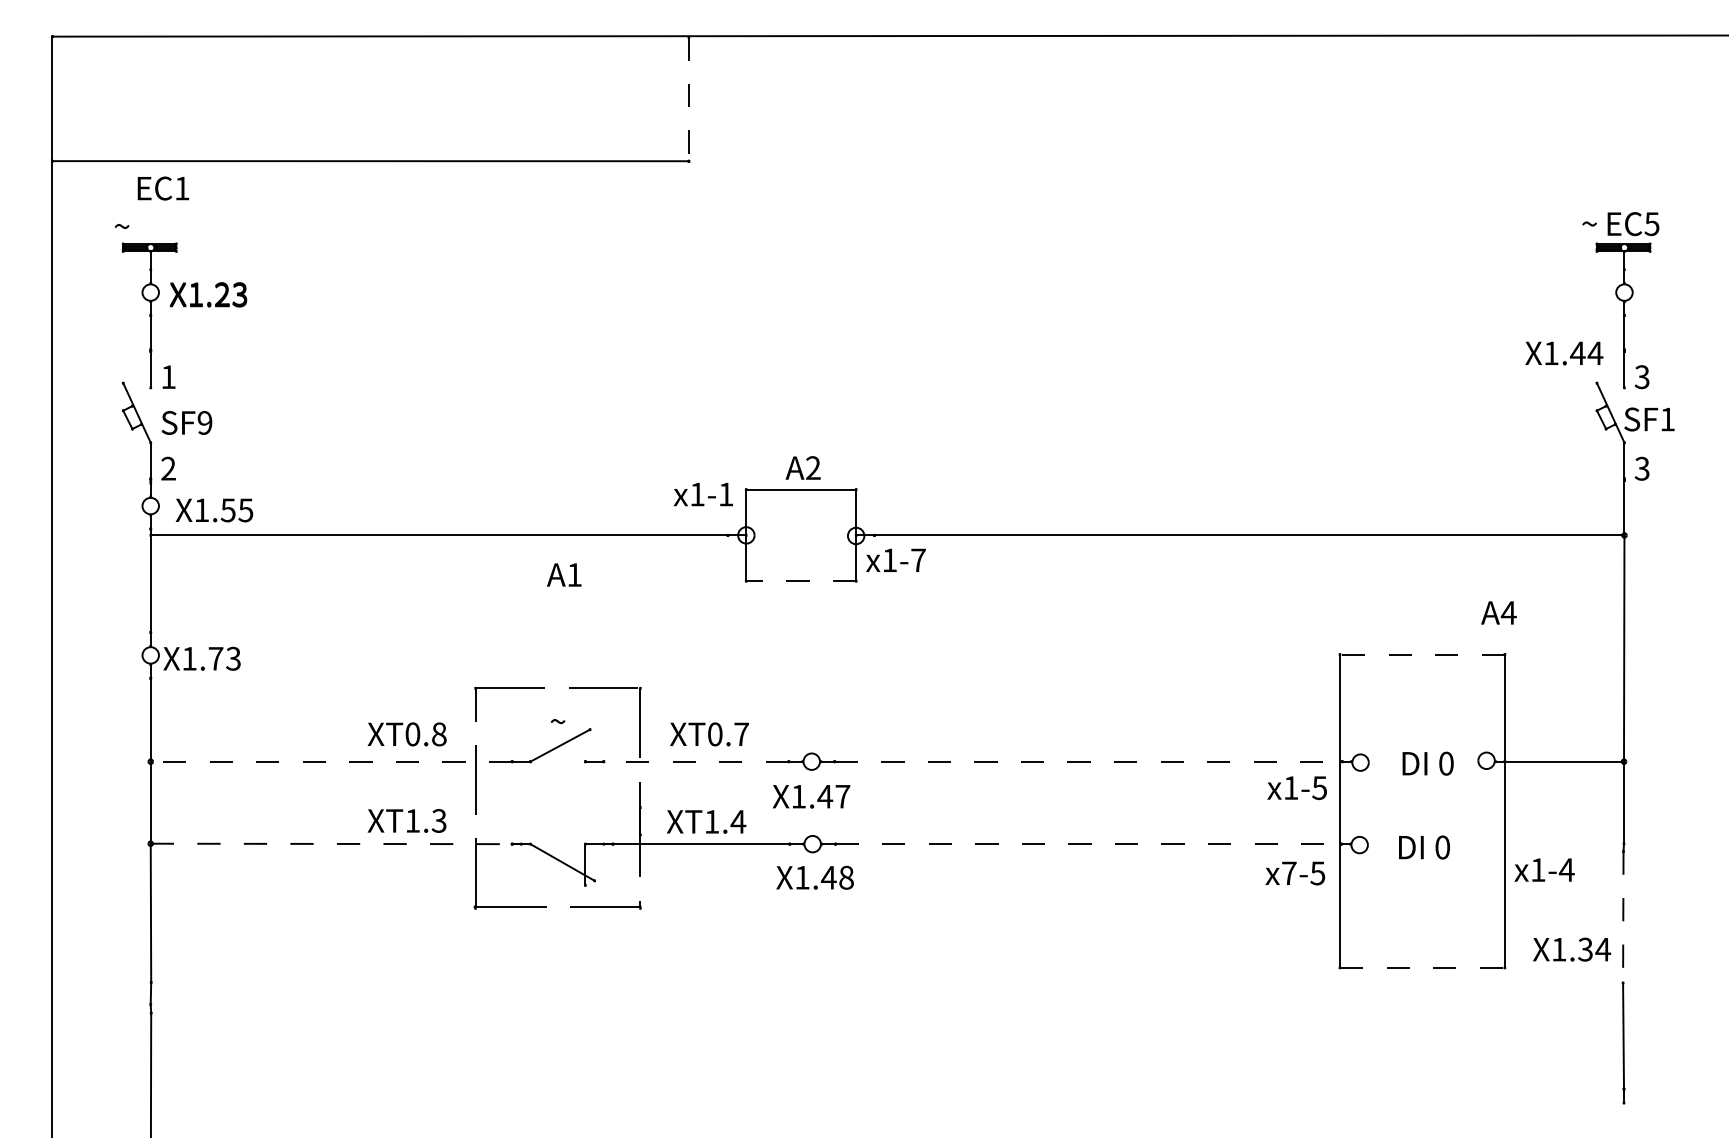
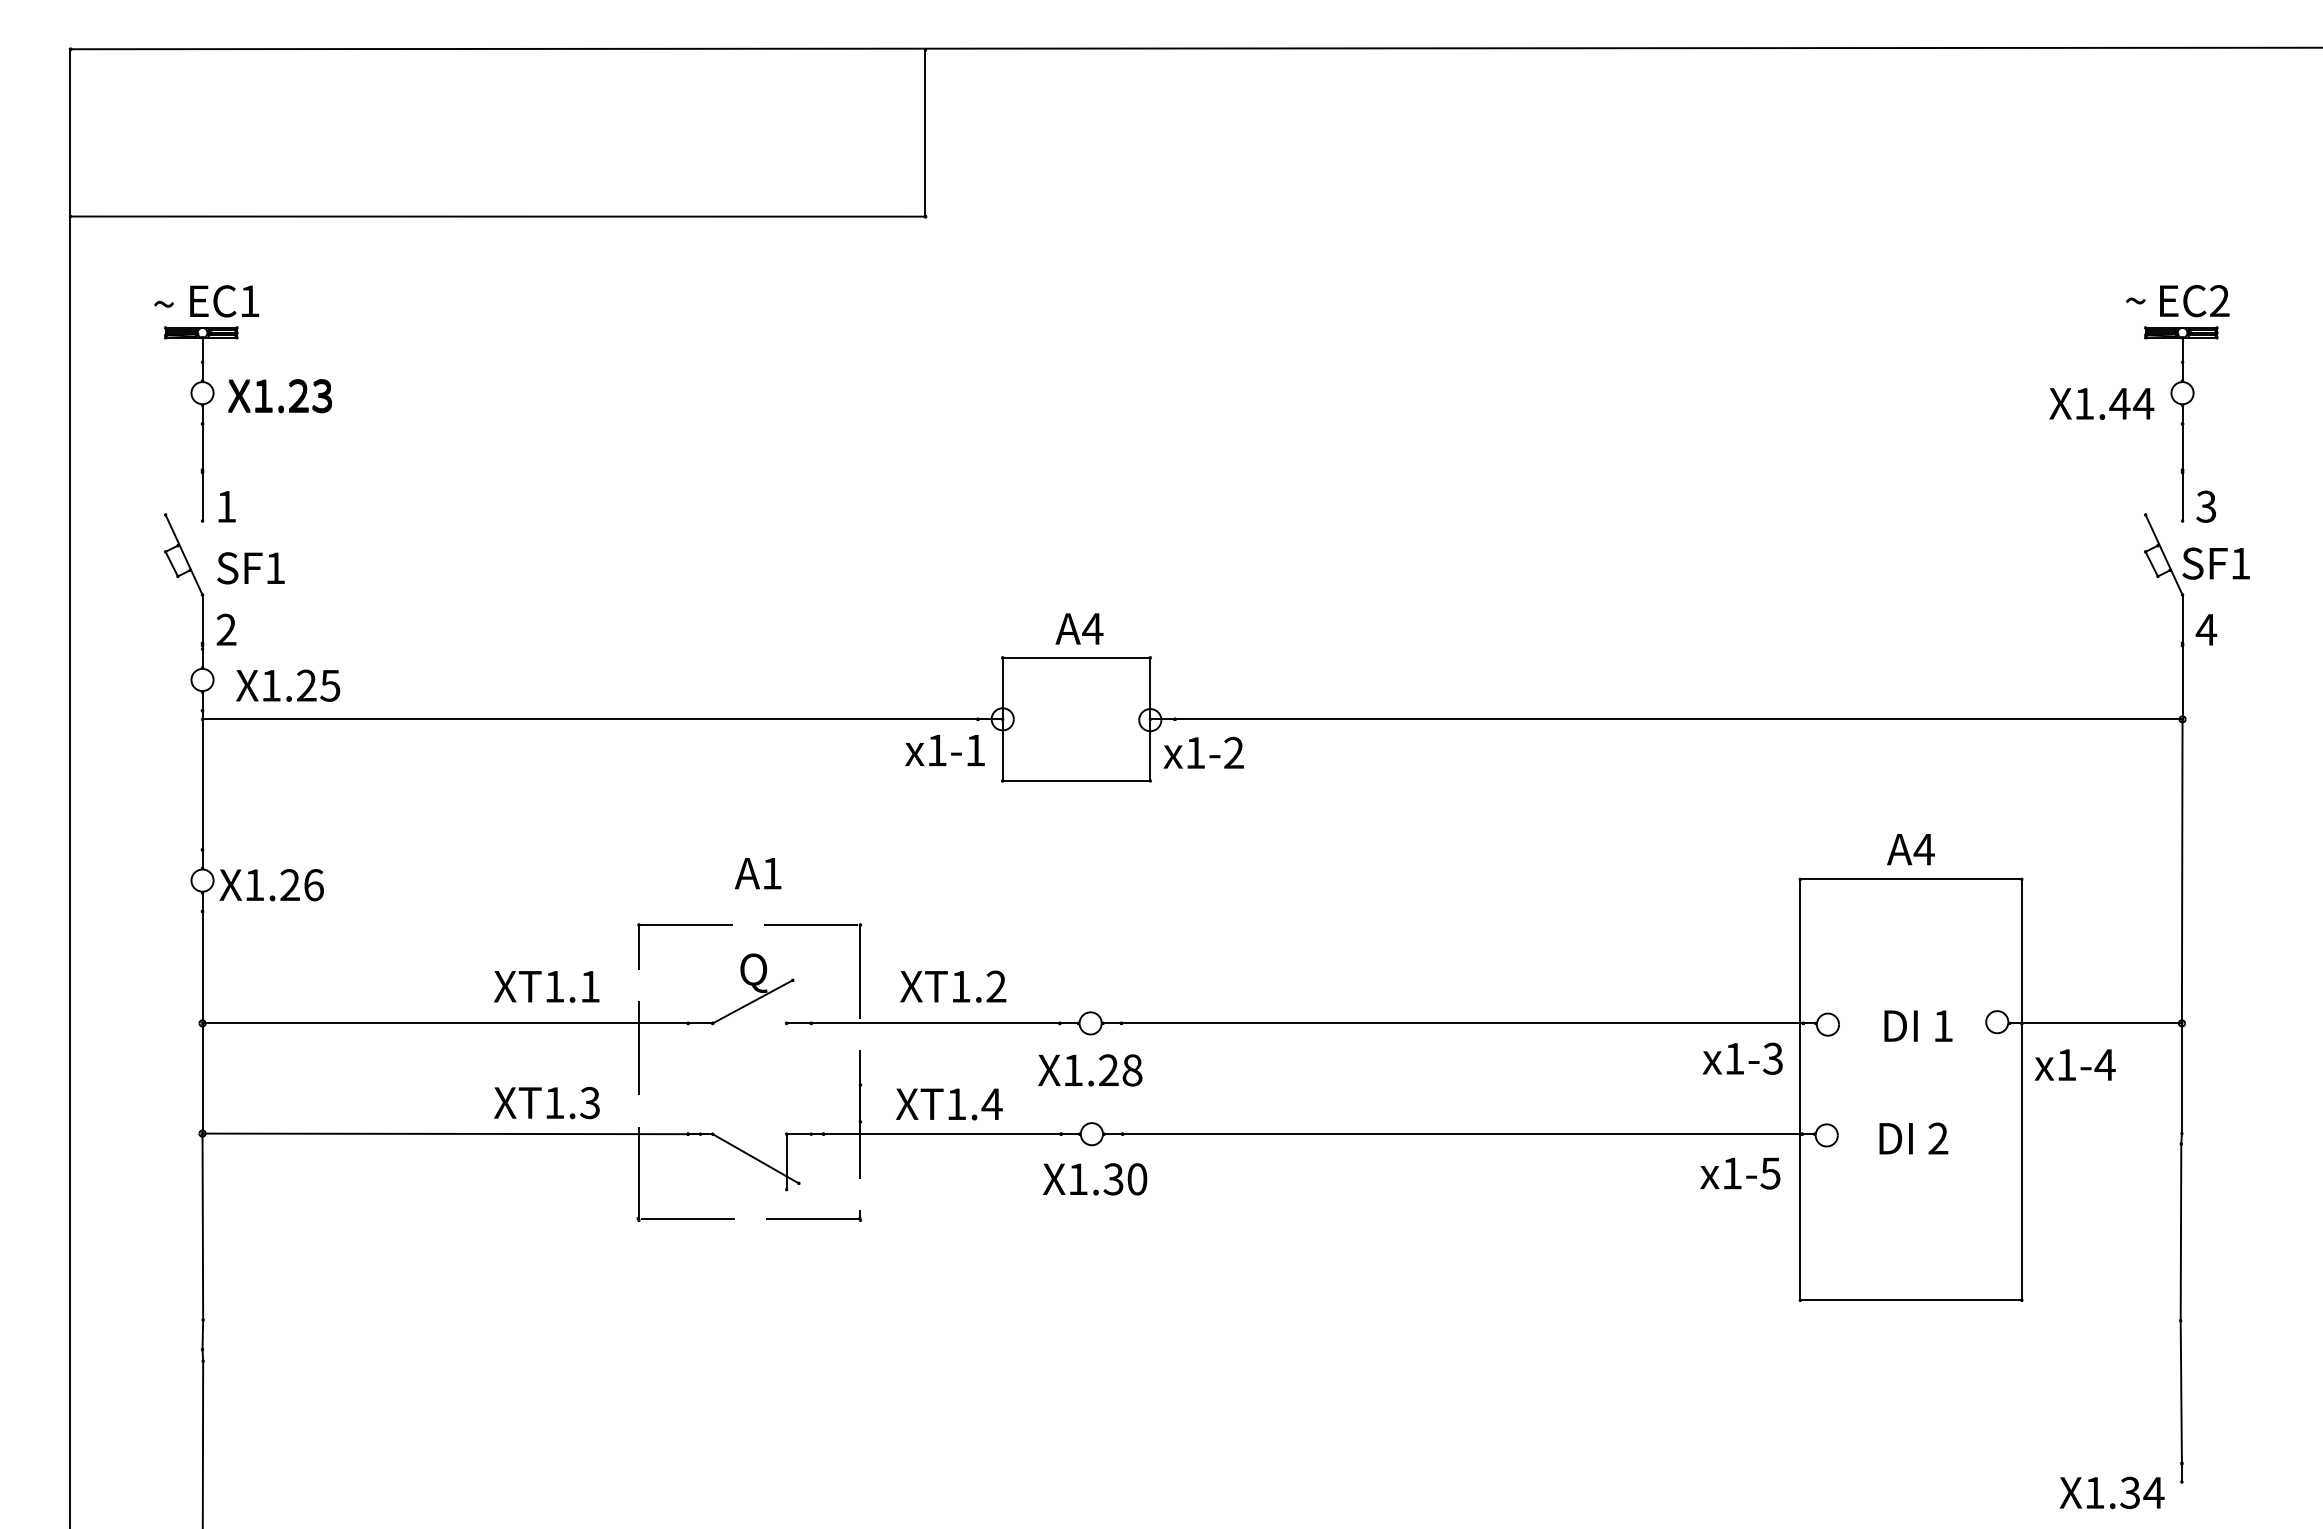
line: (688, 99) -> (925, 133), dashed -> solid
text: (163, 188) -> (224, 301), moved
text: (1651, 224) -> (2219, 301), 5 -> 2
text: (1564, 353) -> (2101, 403), moved
text: (205, 423) -> (275, 568), SF9 -> SF1
text: (813, 467) -> (1092, 628), A2 -> A4
text: (1642, 468) -> (2206, 629), 3 -> 4
text: (702, 494) -> (944, 750), moved
text: (228, 510) -> (306, 685), 1.55 -> 1.25
text: (918, 560) -> (1233, 752), x1-7 -> x1-2
text: (564, 574) -> (758, 873), moved
line: (801, 580) -> (1076, 780), dashed -> solid
text: (1498, 612) -> (1910, 849), moved
line: (1422, 654) -> (1911, 879), dashed -> solid
text: (224, 659) -> (301, 885), 1.73 -> 1.26
text: (560, 724) -> (753, 973), ~ -> Q
text: (426, 734) -> (572, 986), T0.8 -> T1.1
text: (728, 734) -> (978, 986), T0.7 -> T1.2
line: (331, 761) -> (445, 1023), dashed -> solid
line: (696, 761) -> (935, 1023), dashed -> solid
line: (1088, 761) -> (1462, 1023), dashed -> solid
text: (1446, 764) -> (1943, 1026), 0 -> 1
text: (1319, 787) -> (1772, 1058), x1-5 -> x1-3
text: (833, 796) -> (1120, 1070), 1.47 -> 1.28
line: (331, 843) -> (445, 1133), dashed -> solid
line: (1088, 844) -> (1462, 1134), dashed -> solid
text: (1442, 847) -> (1938, 1138), 0 -> 2
text: (1544, 869) -> (2074, 1064), moved
text: (1289, 873) -> (1732, 1173), x7-5 -> x1-5
text: (836, 877) -> (1124, 1179), 1.48 -> 1.30
line: (1622, 917) -> (2180, 1232), dashed -> solid
text: (1571, 949) -> (2111, 1492), moved
line: (1422, 967) -> (1911, 1300), dashed -> solid

